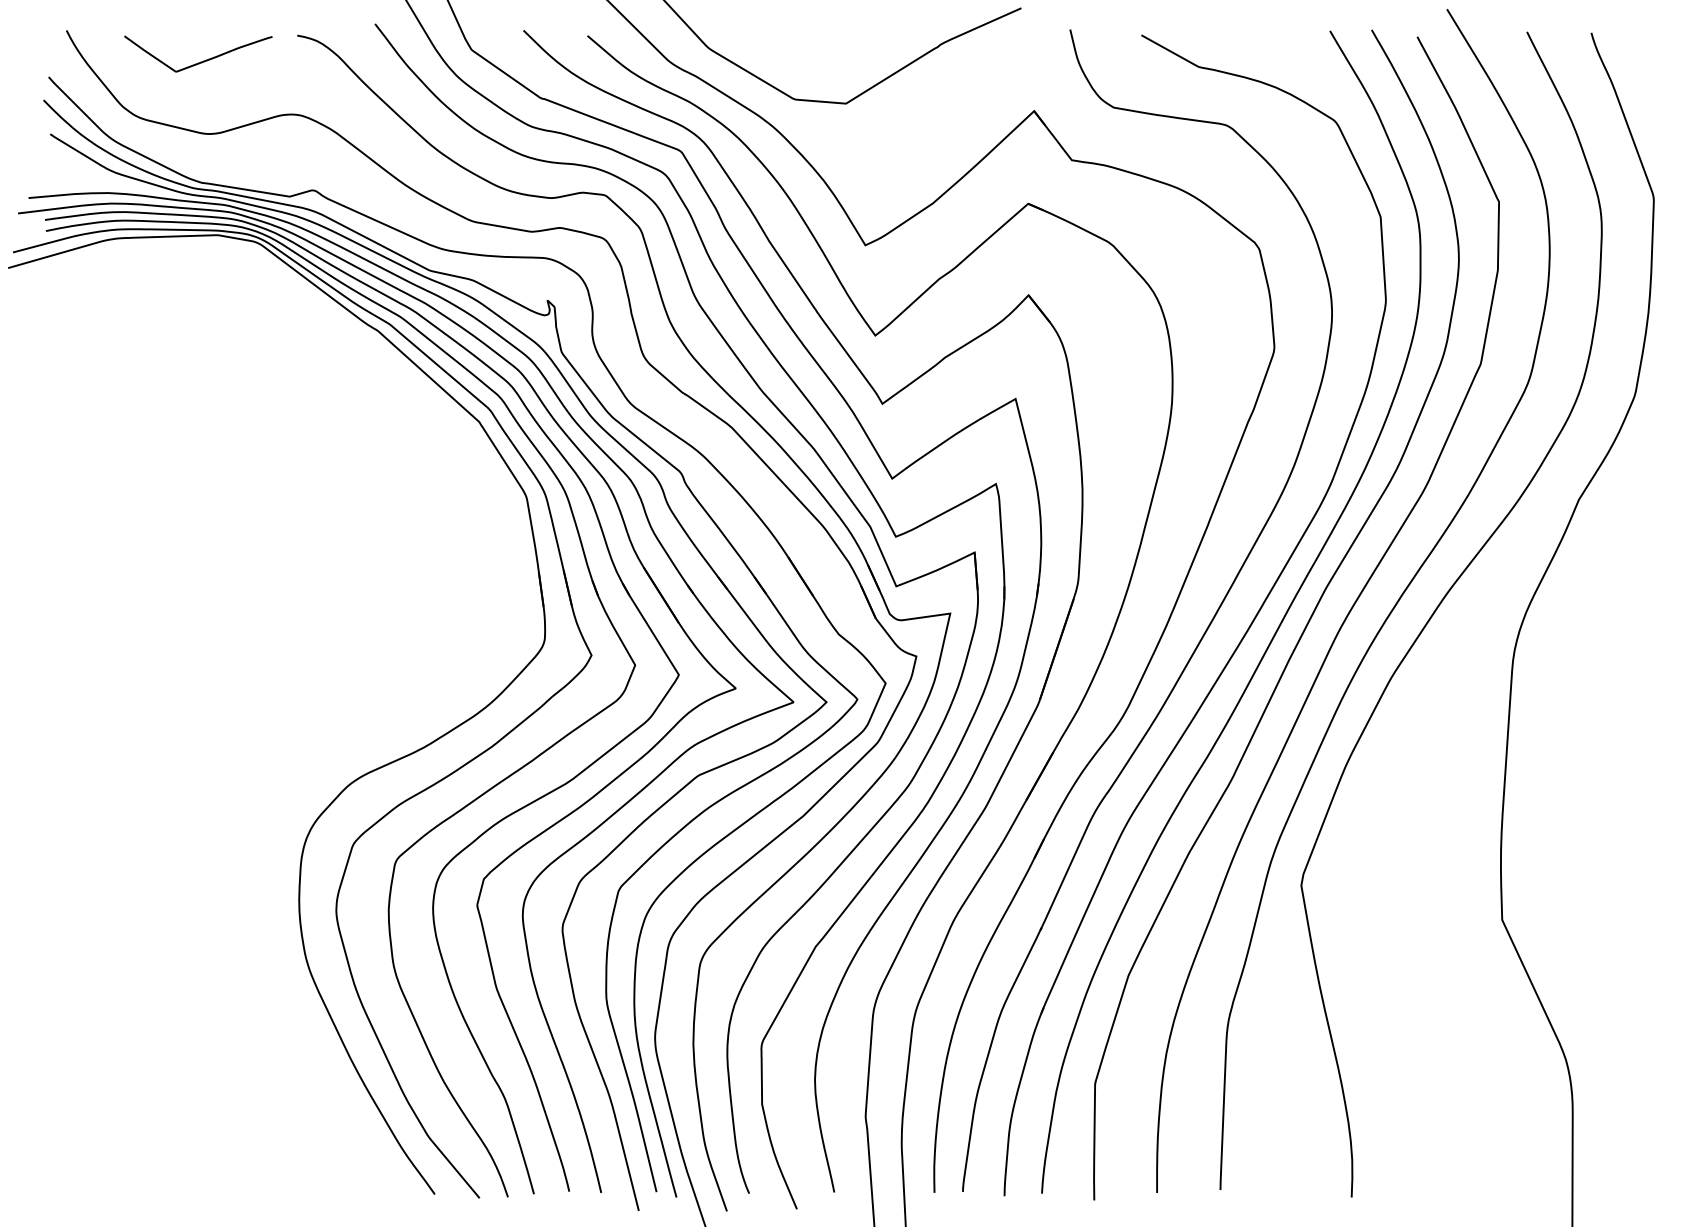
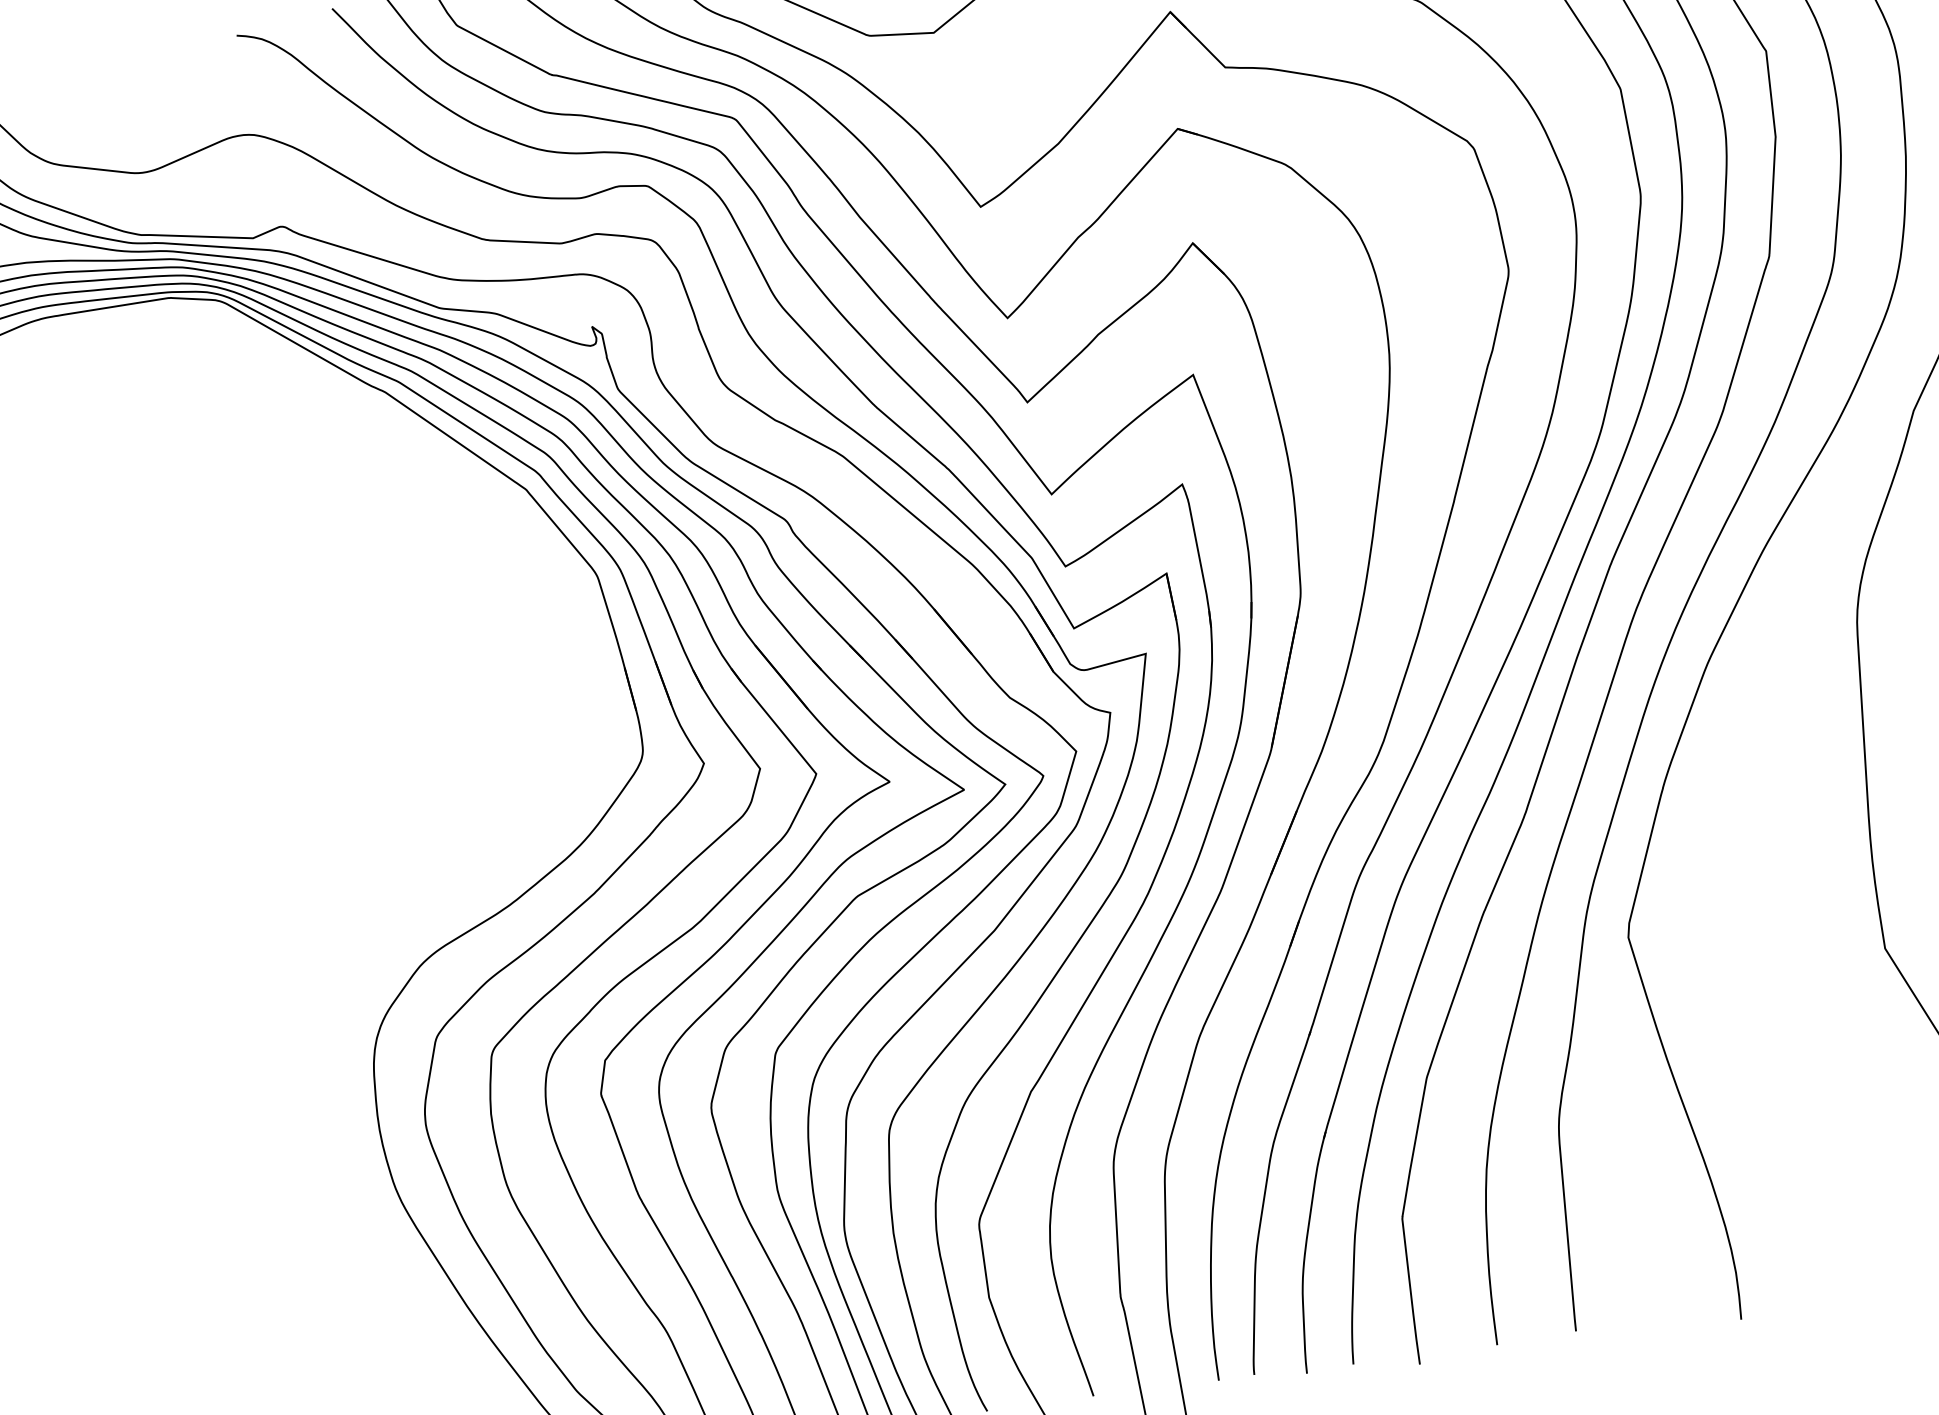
curve: (200, 61) -> (119, 83), removed

